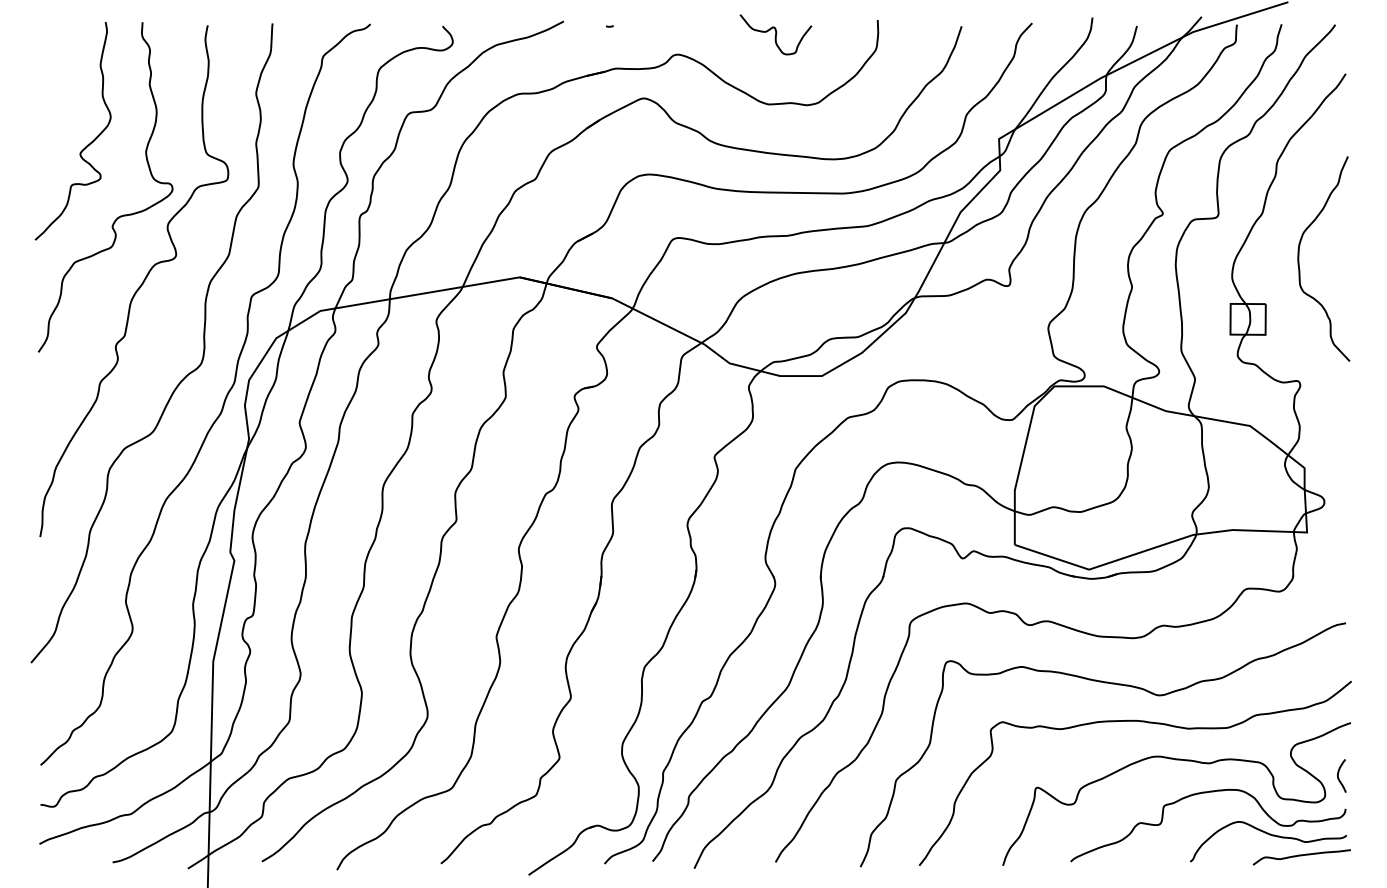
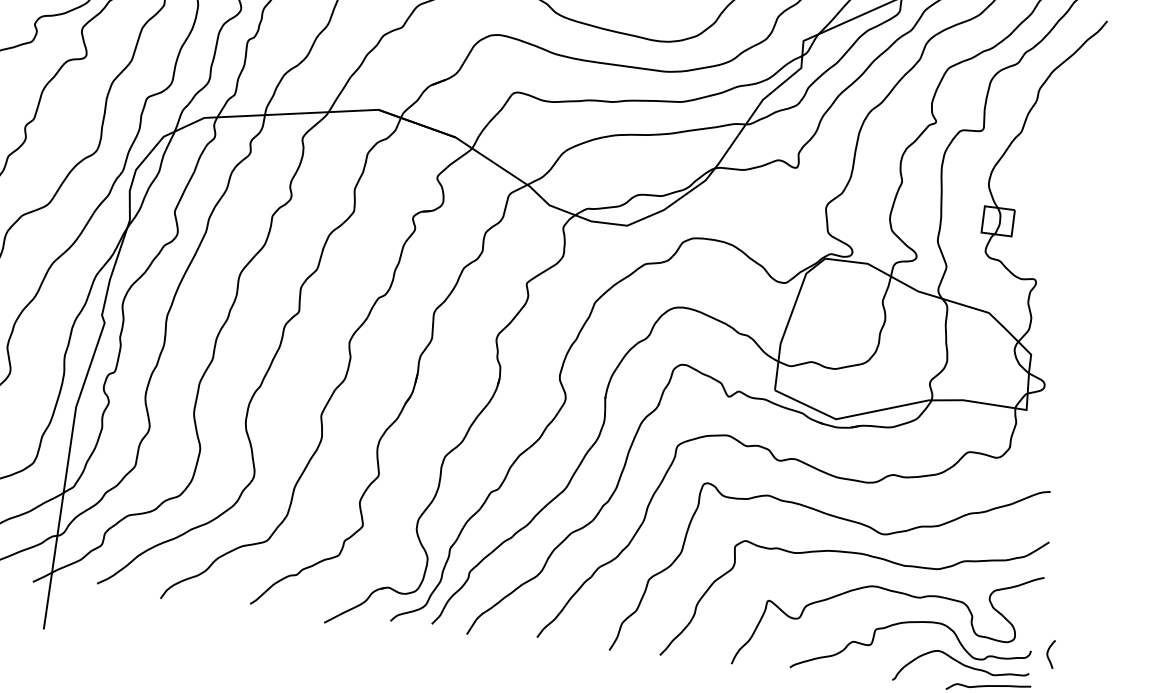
curve: (1299, 258) -> (1048, 174), removed
curve: (1338, 775) -> (1047, 653), moved

